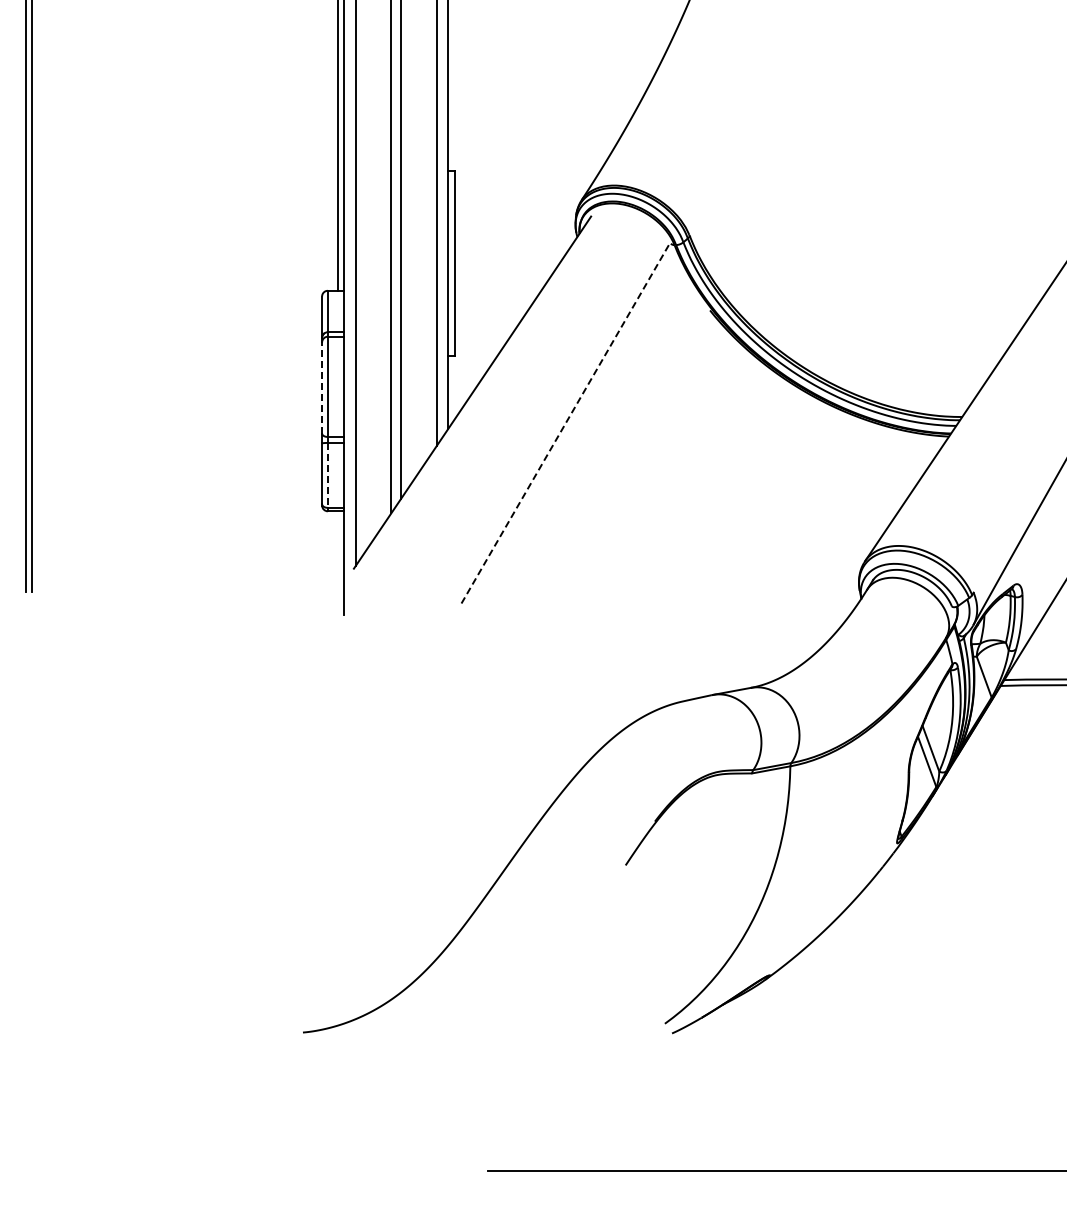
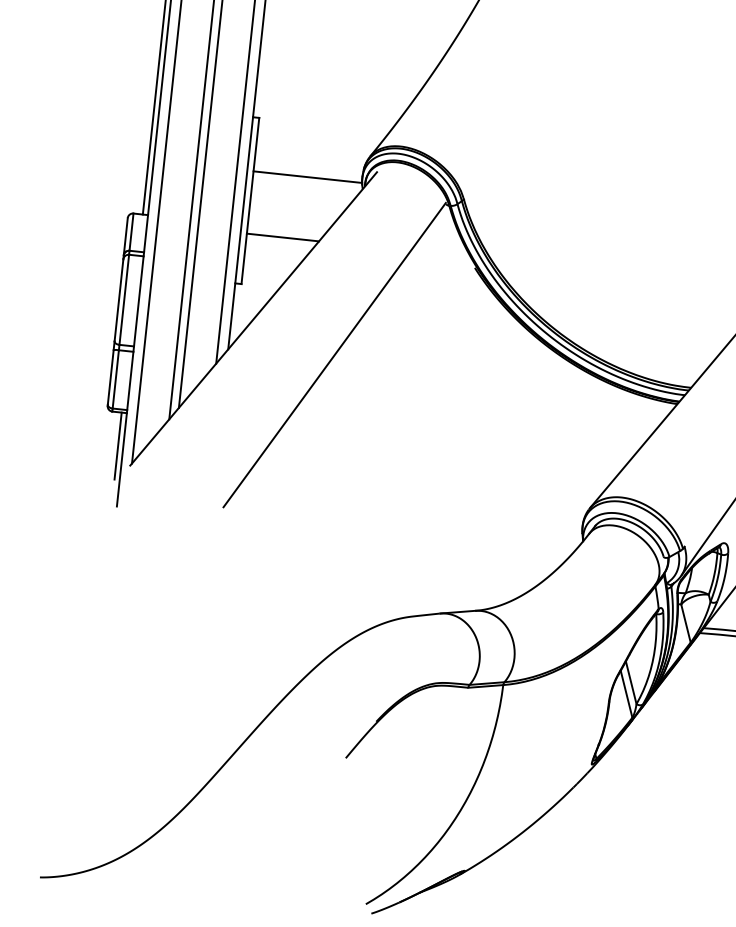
line: (515, 230) -> (307, 177), added
line: (495, 299) -> (283, 237), added
line: (322, 388) -> (119, 300), dashed -> solid
line: (565, 422) -> (334, 354), dashed -> solid
line: (327, 475) -> (115, 379), dashed -> solid
line: (338, 548) -> (118, 446), added

